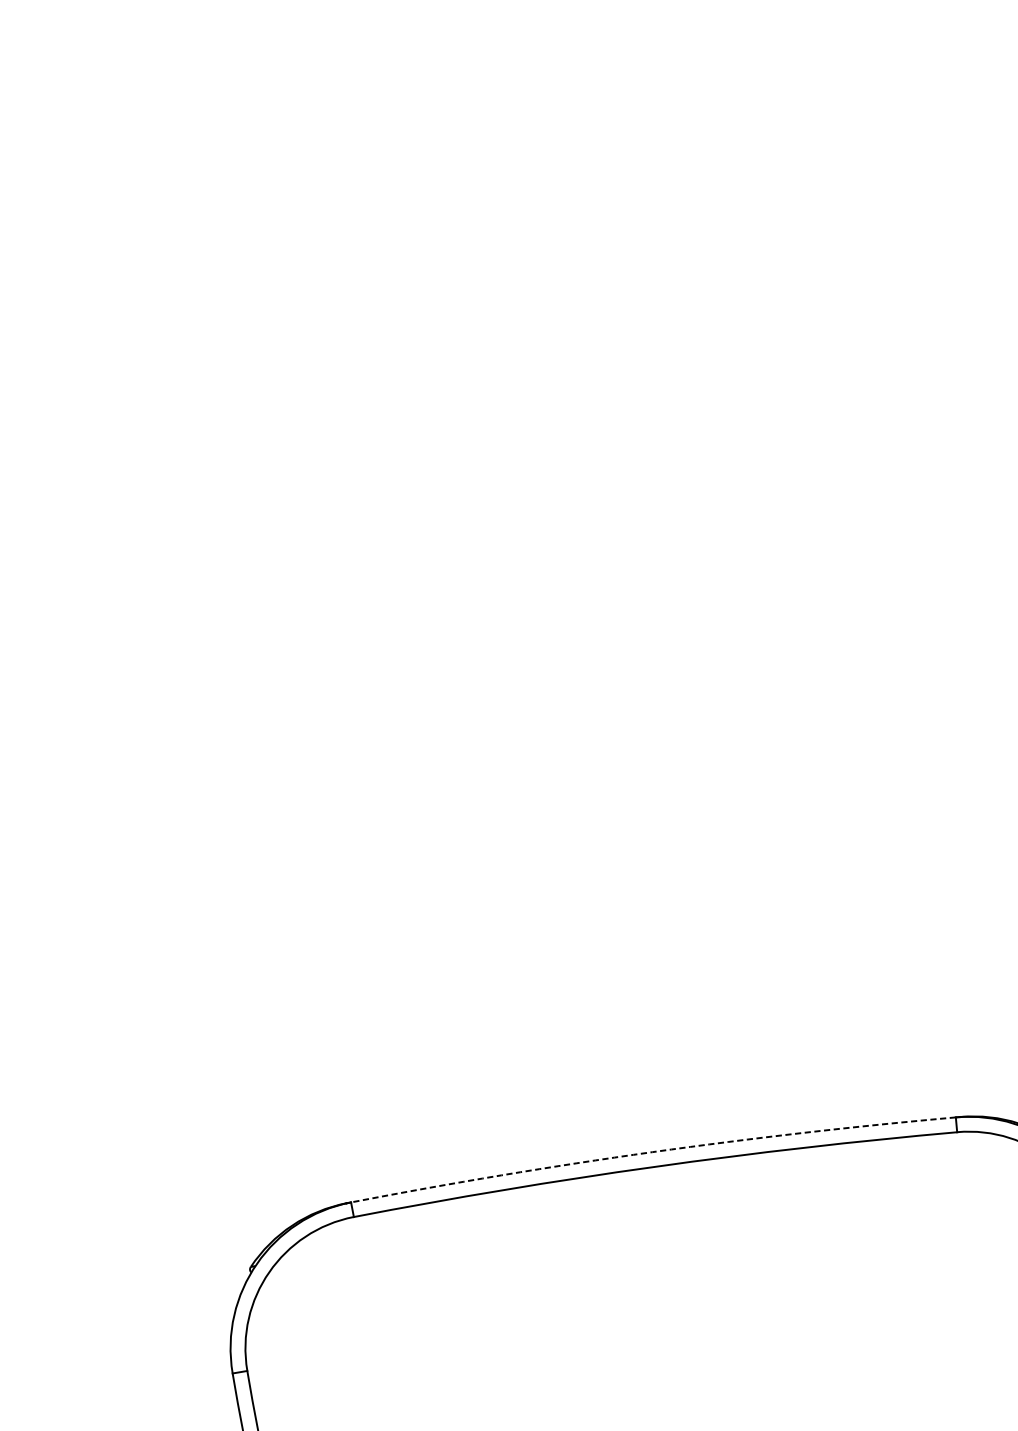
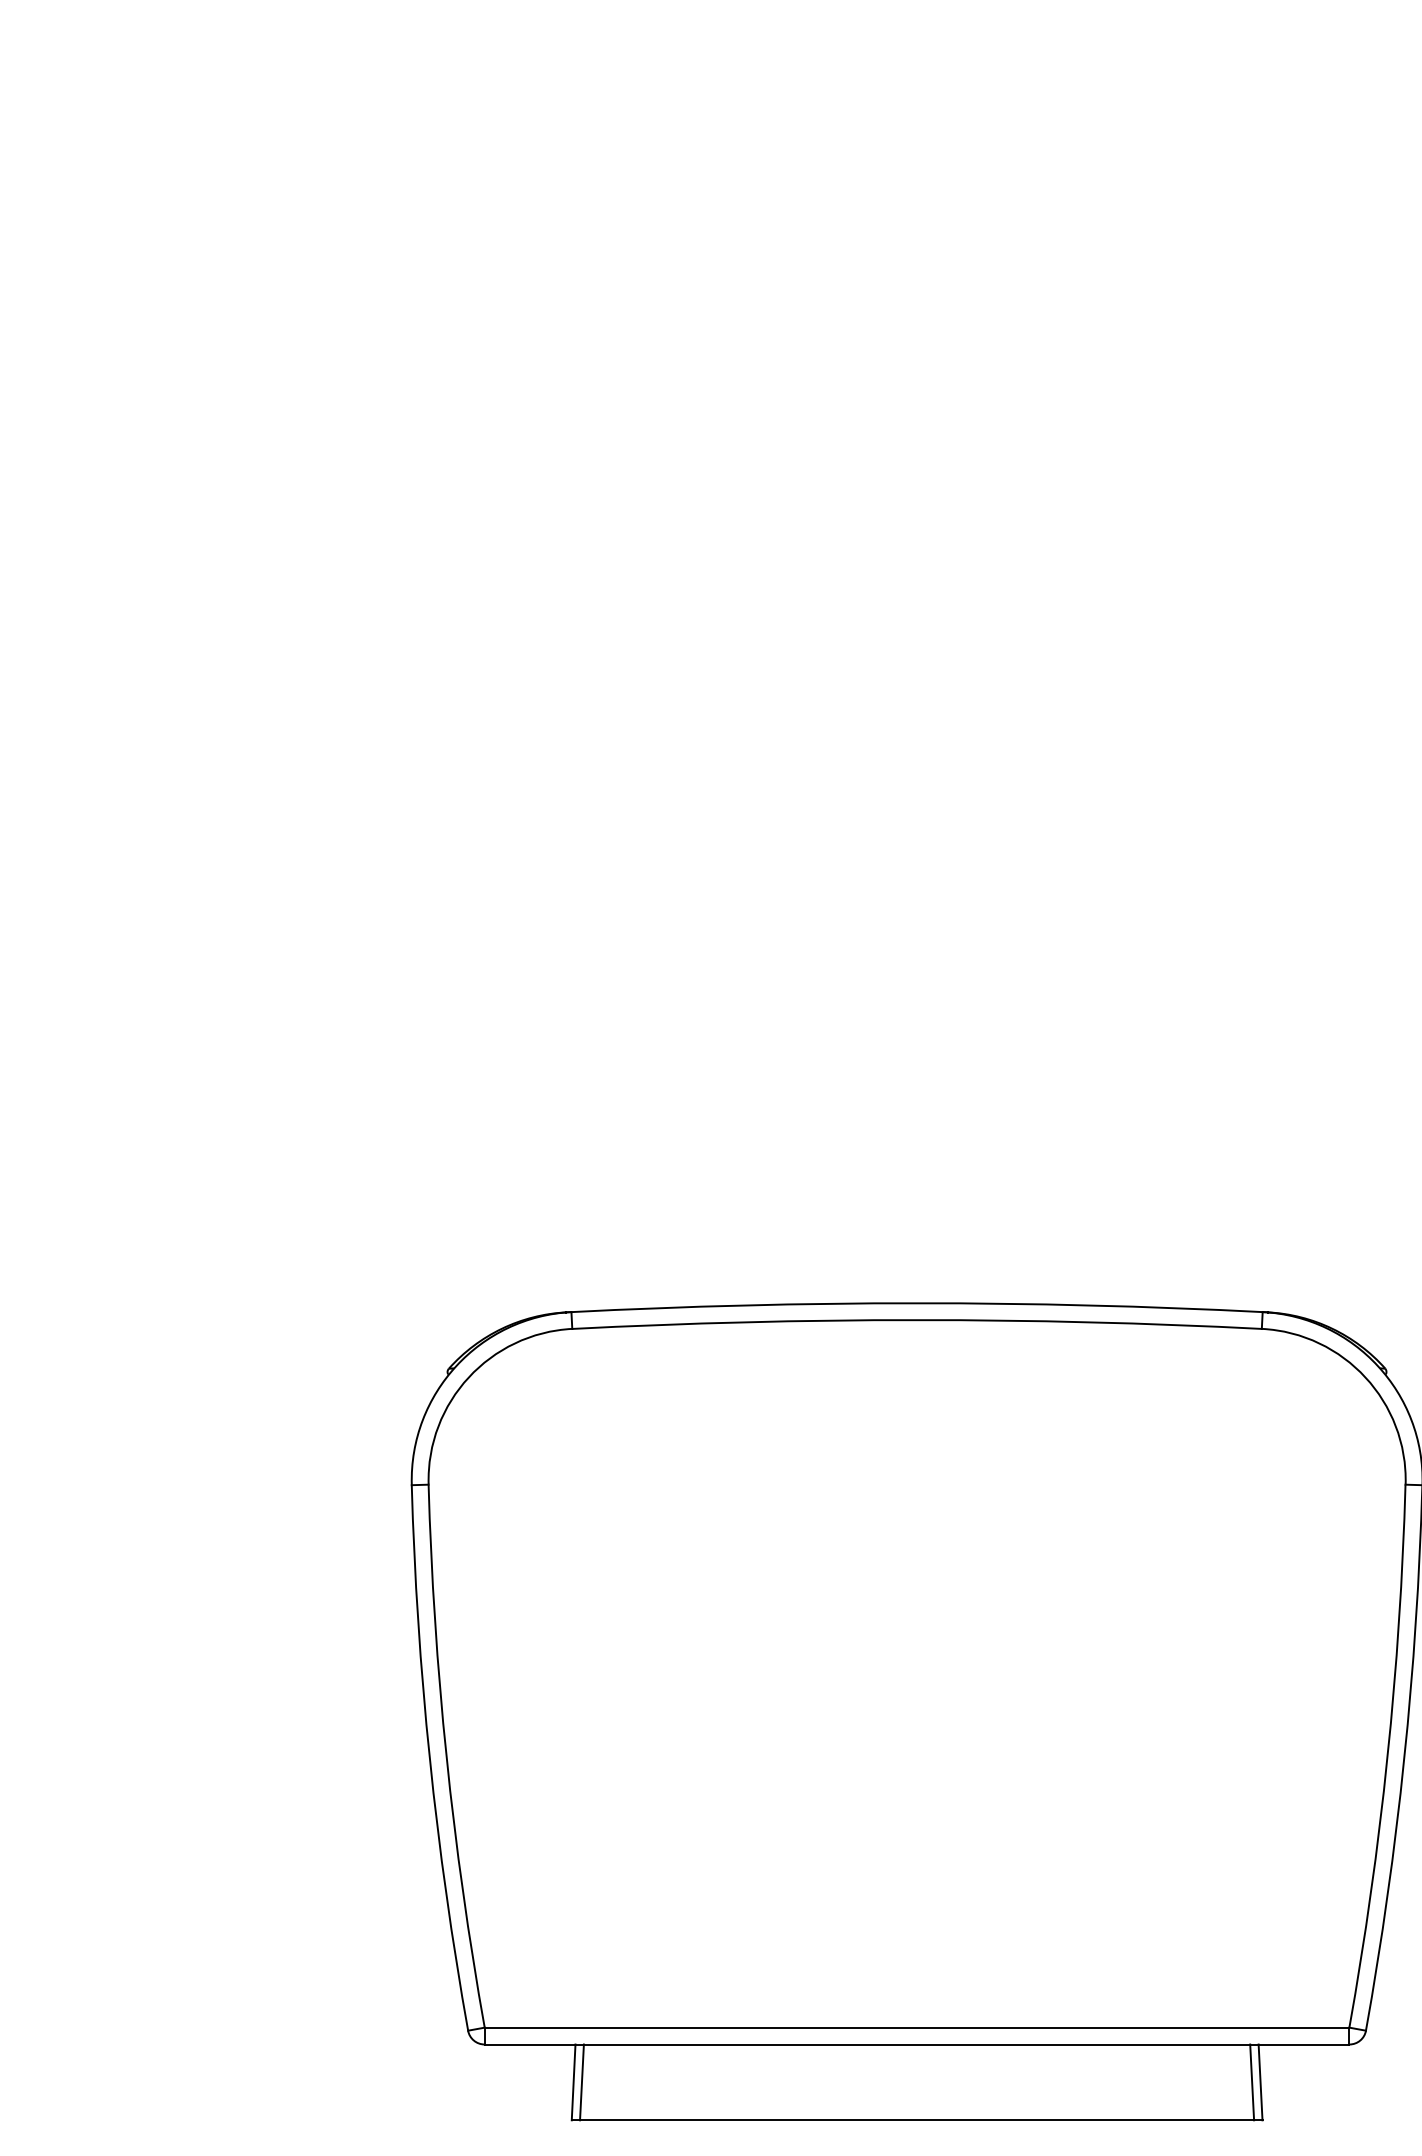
arc: (652, 1152) -> (917, 1303), dashed -> solid

